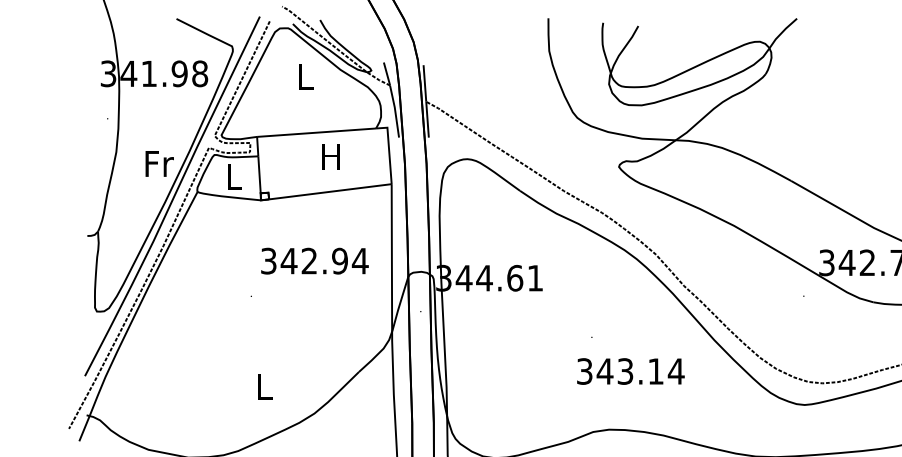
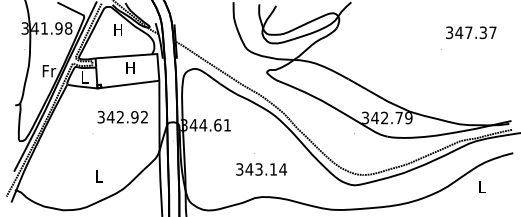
text: (303, 75) -> (117, 29), L -> H
text: (360, 259) -> (144, 116), 342.94 -> 342.92
text: (630, 371) -> (261, 169), moved

